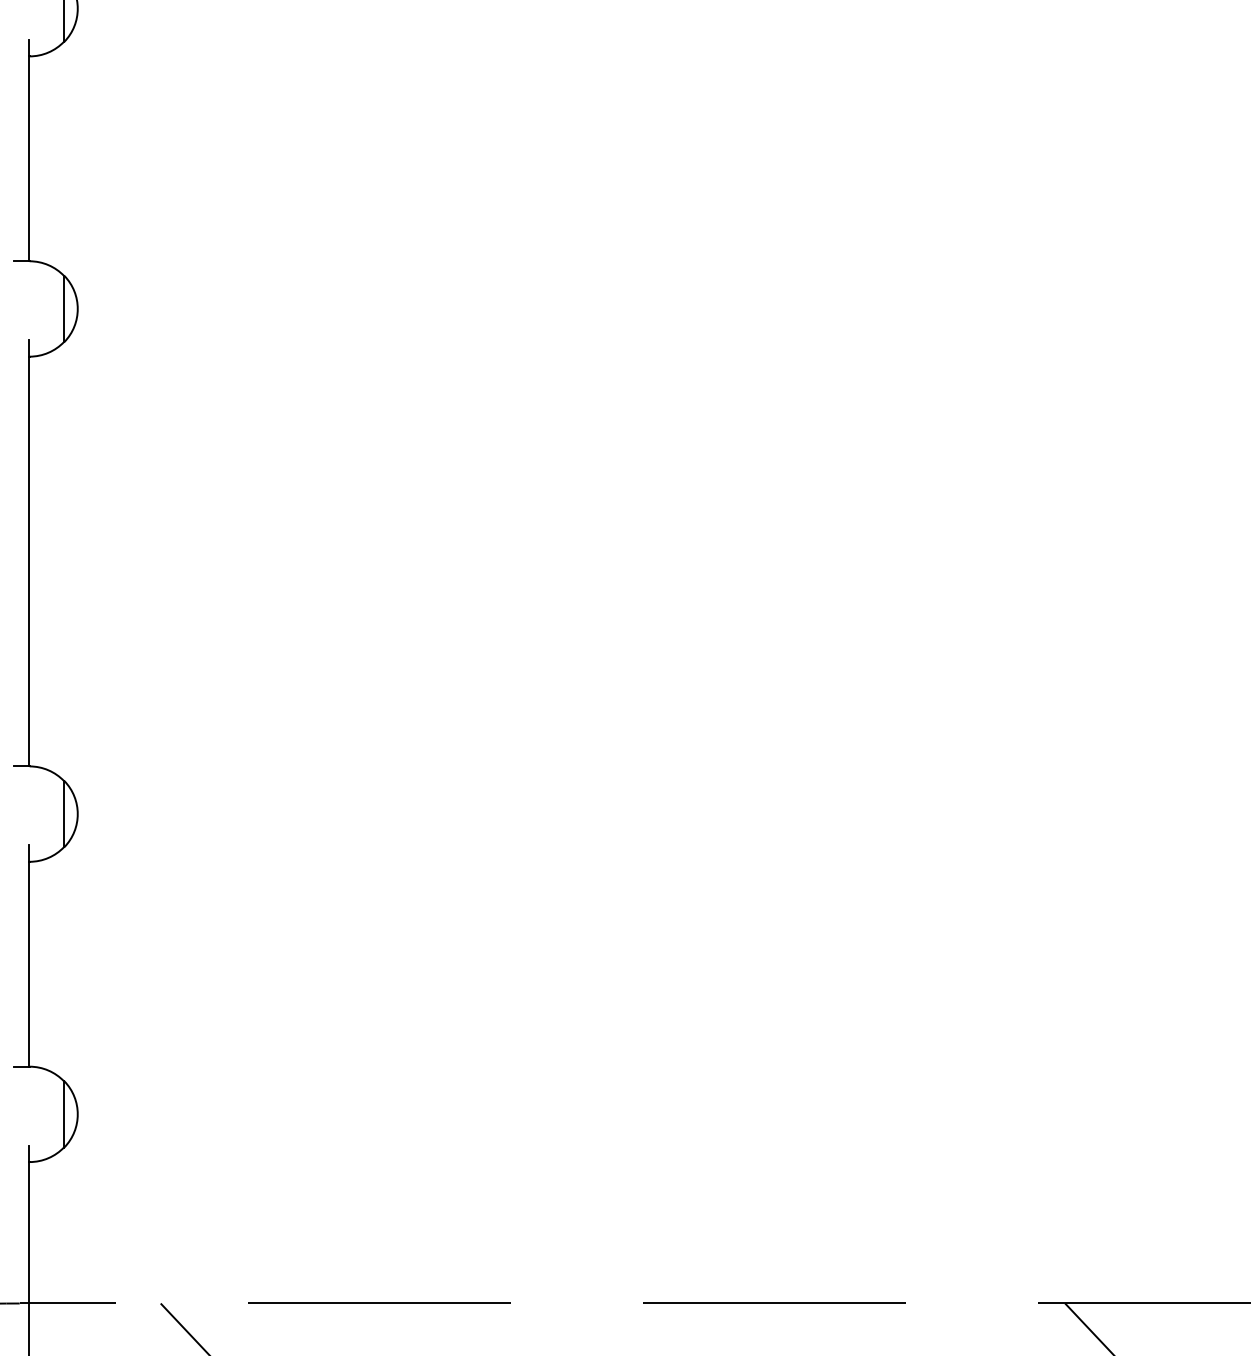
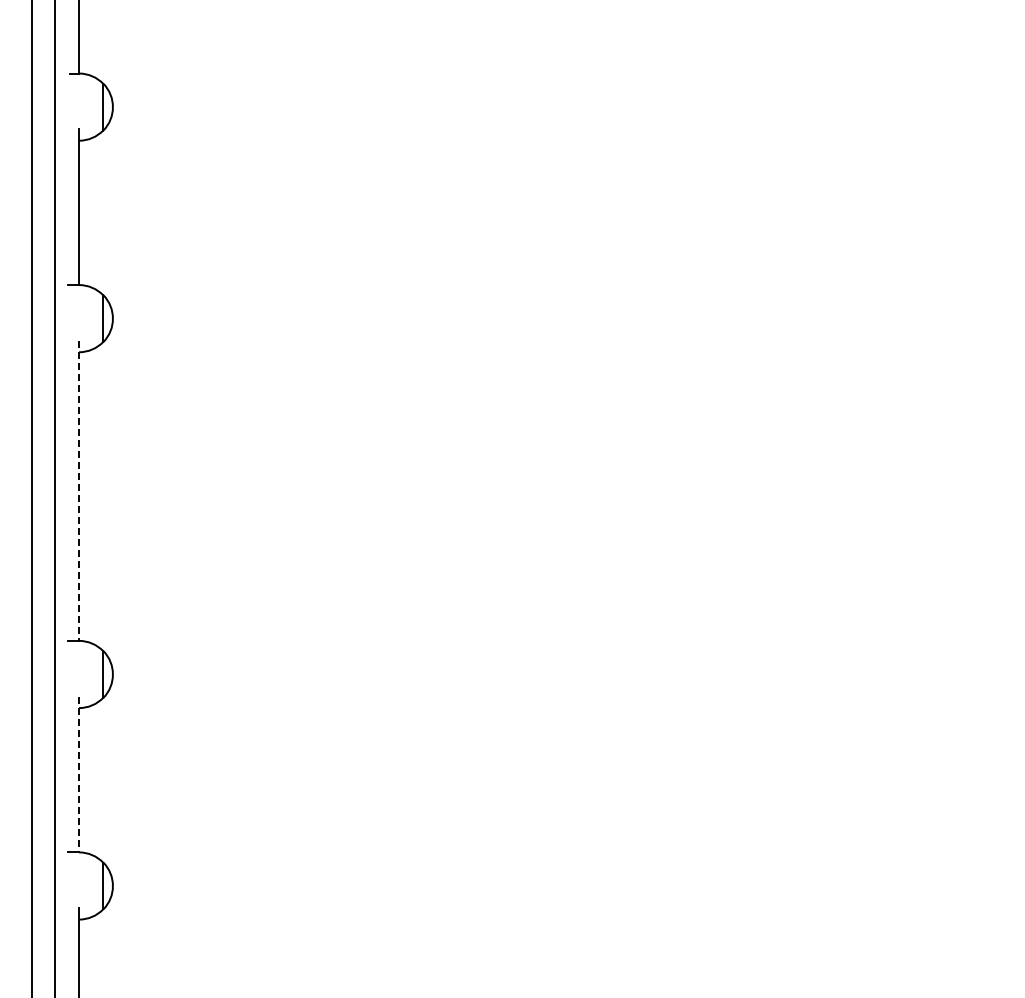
line: (28, 554) -> (78, 491), solid -> dashed
line: (28, 956) -> (78, 774), solid -> dashed

